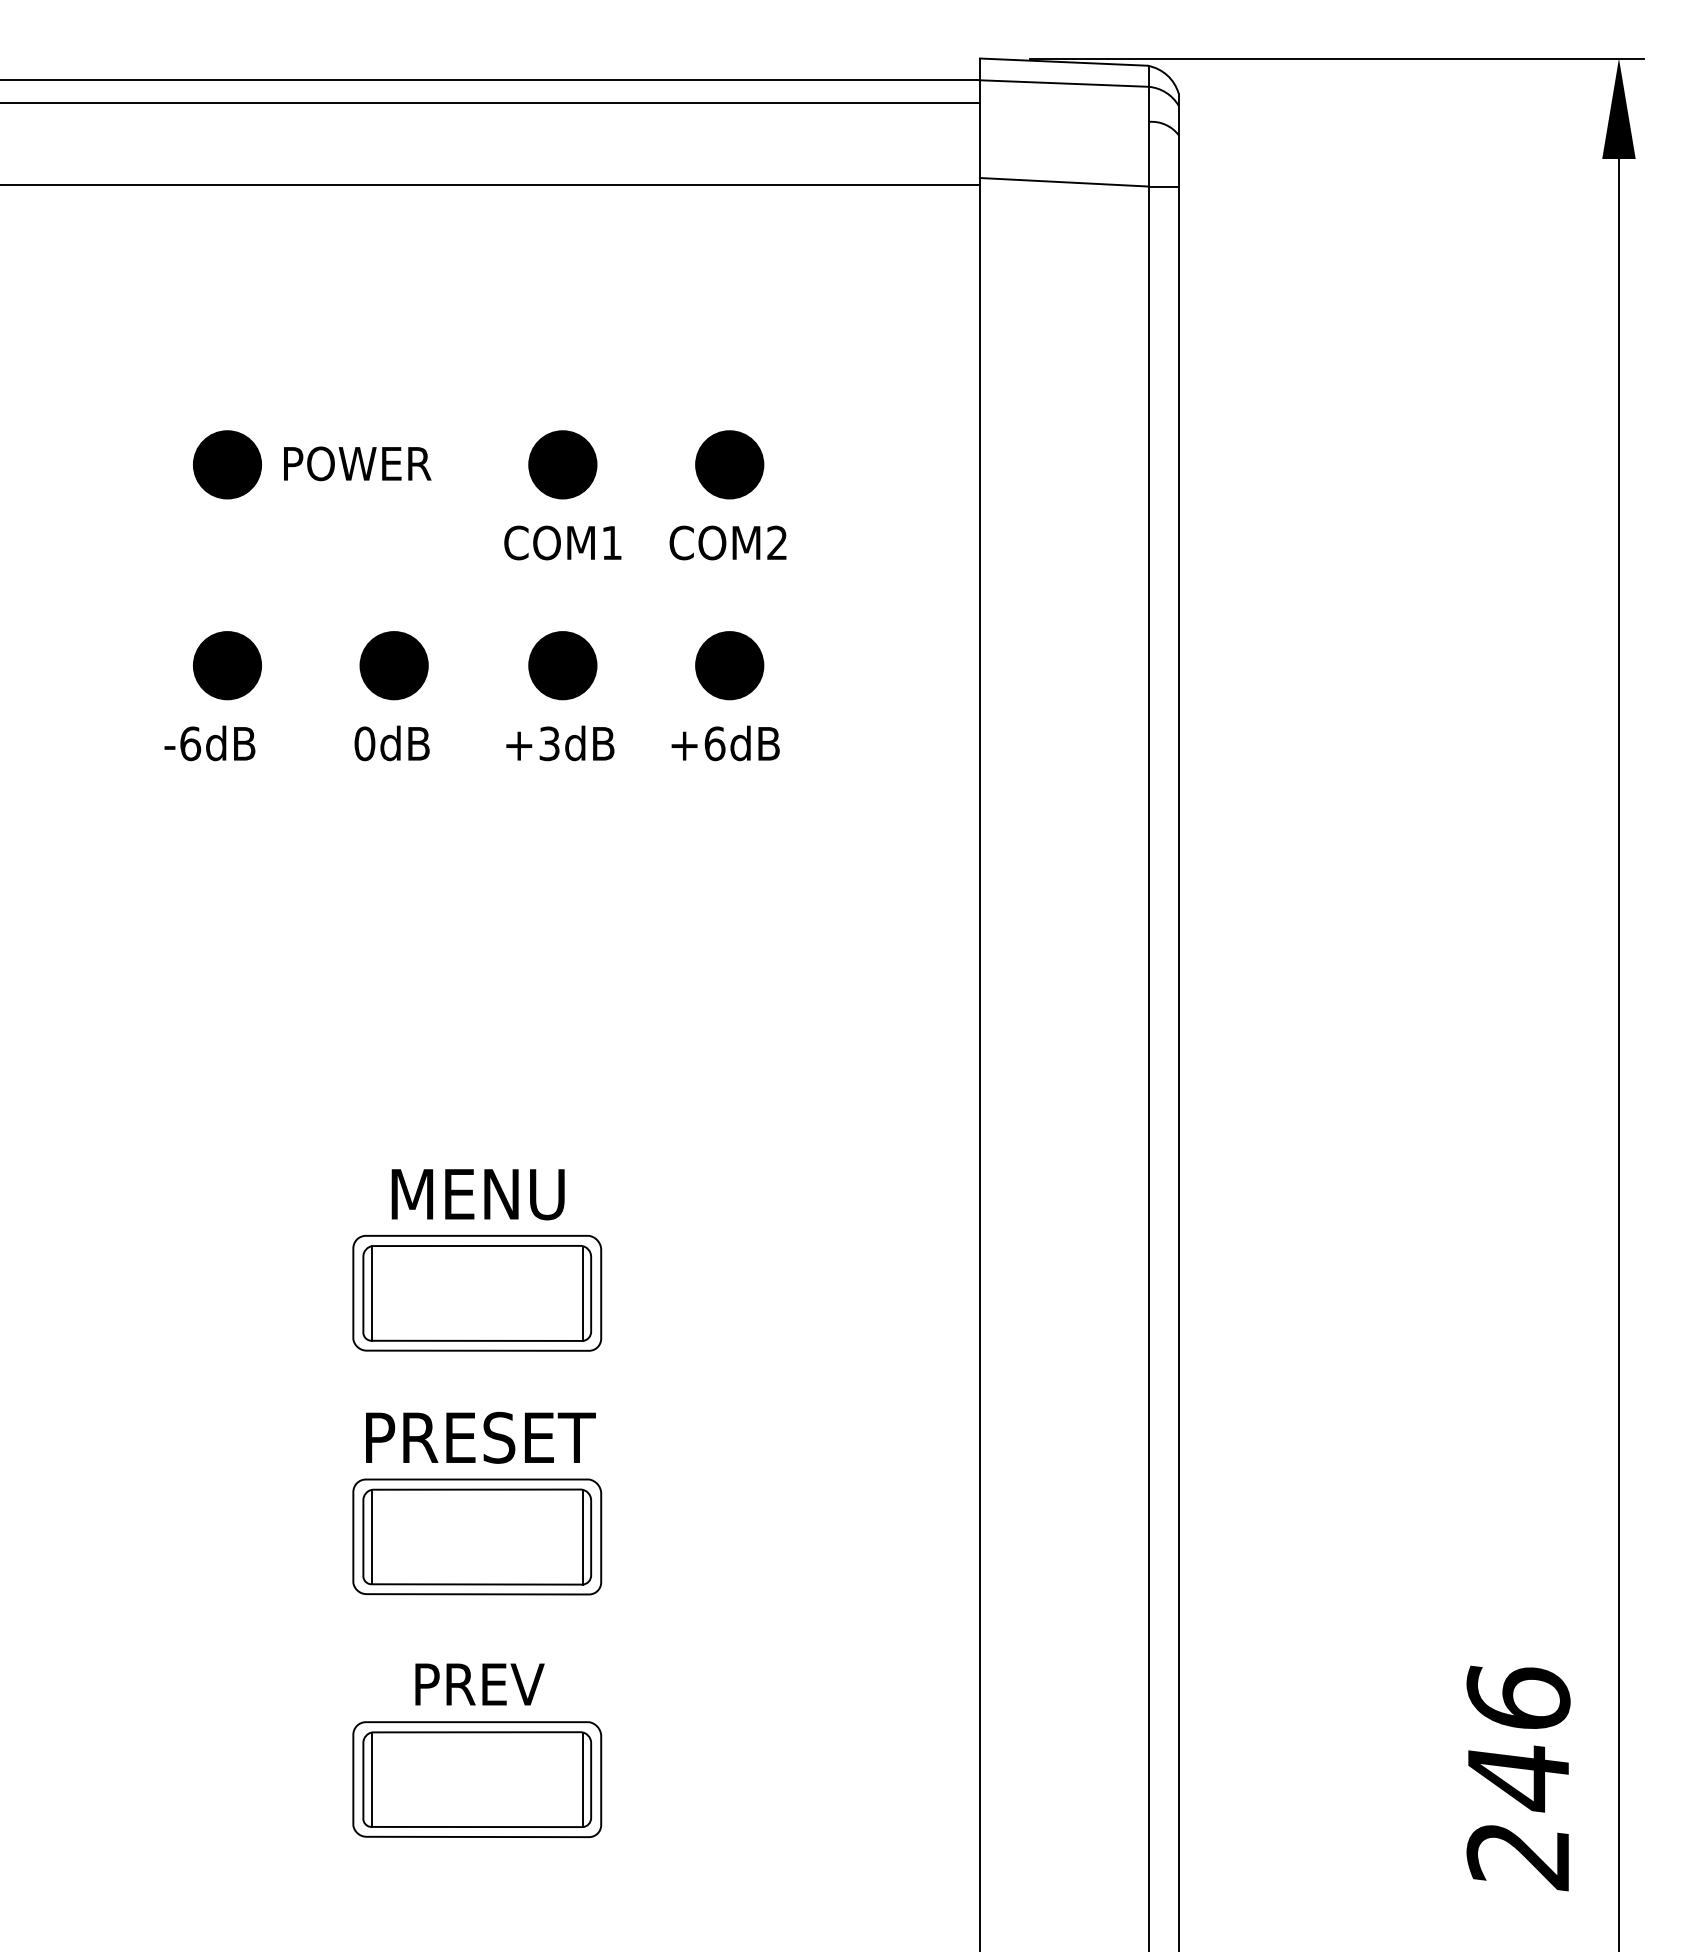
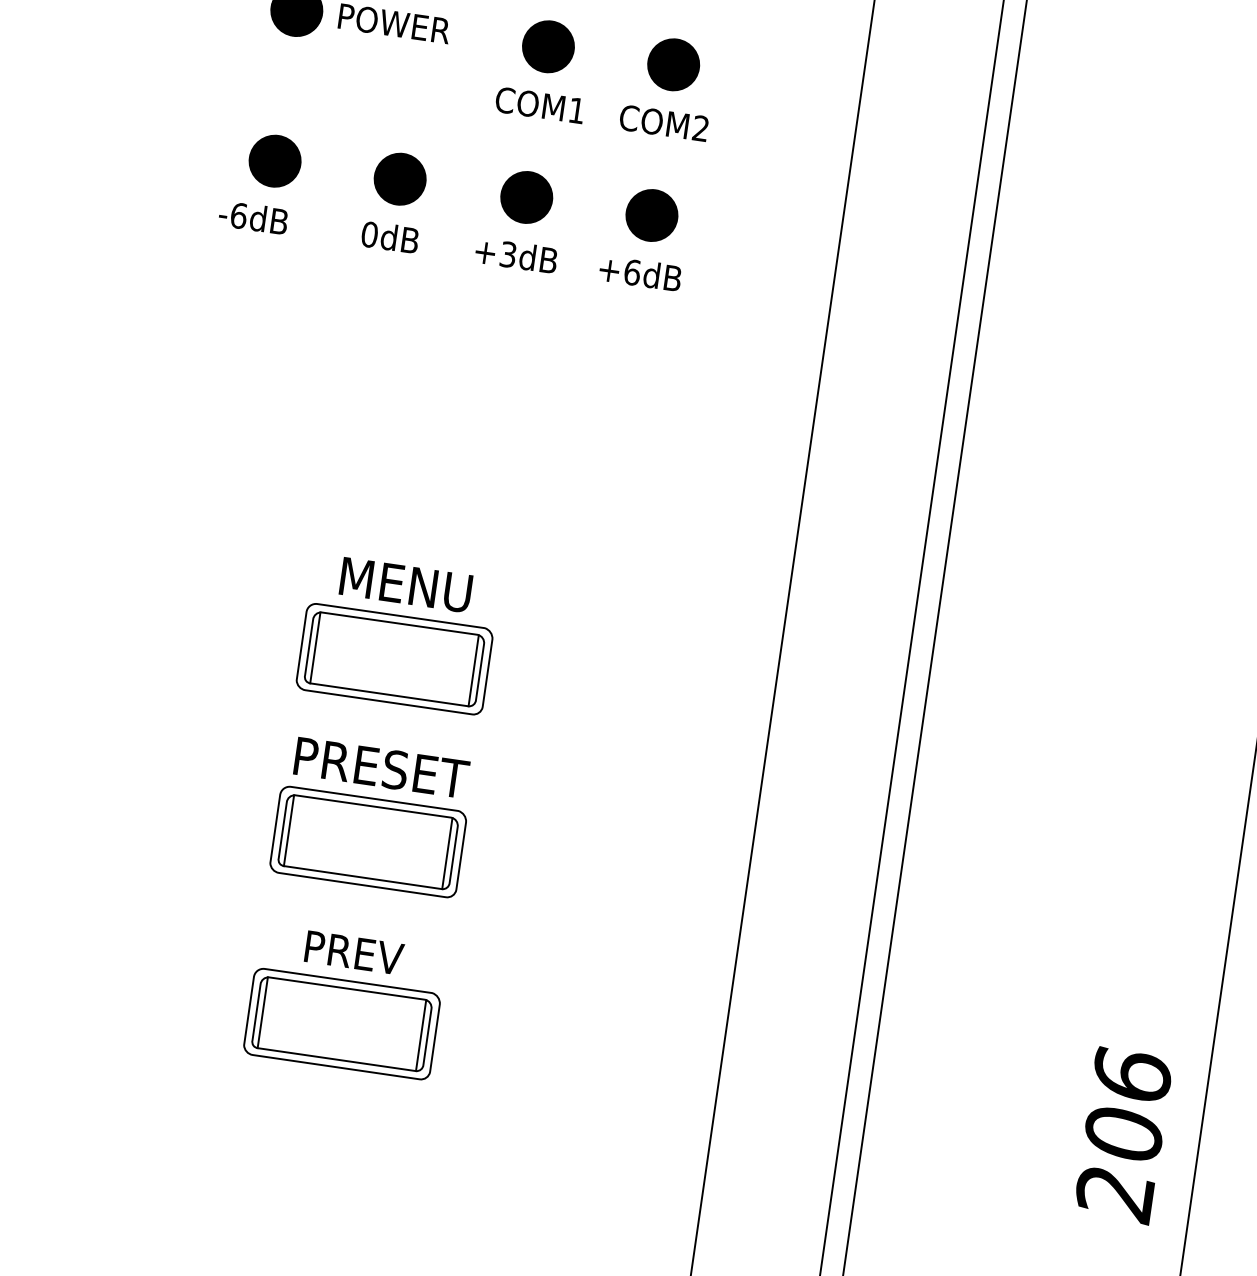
text: (1518, 1778) -> (1123, 1135), 246 -> 206

